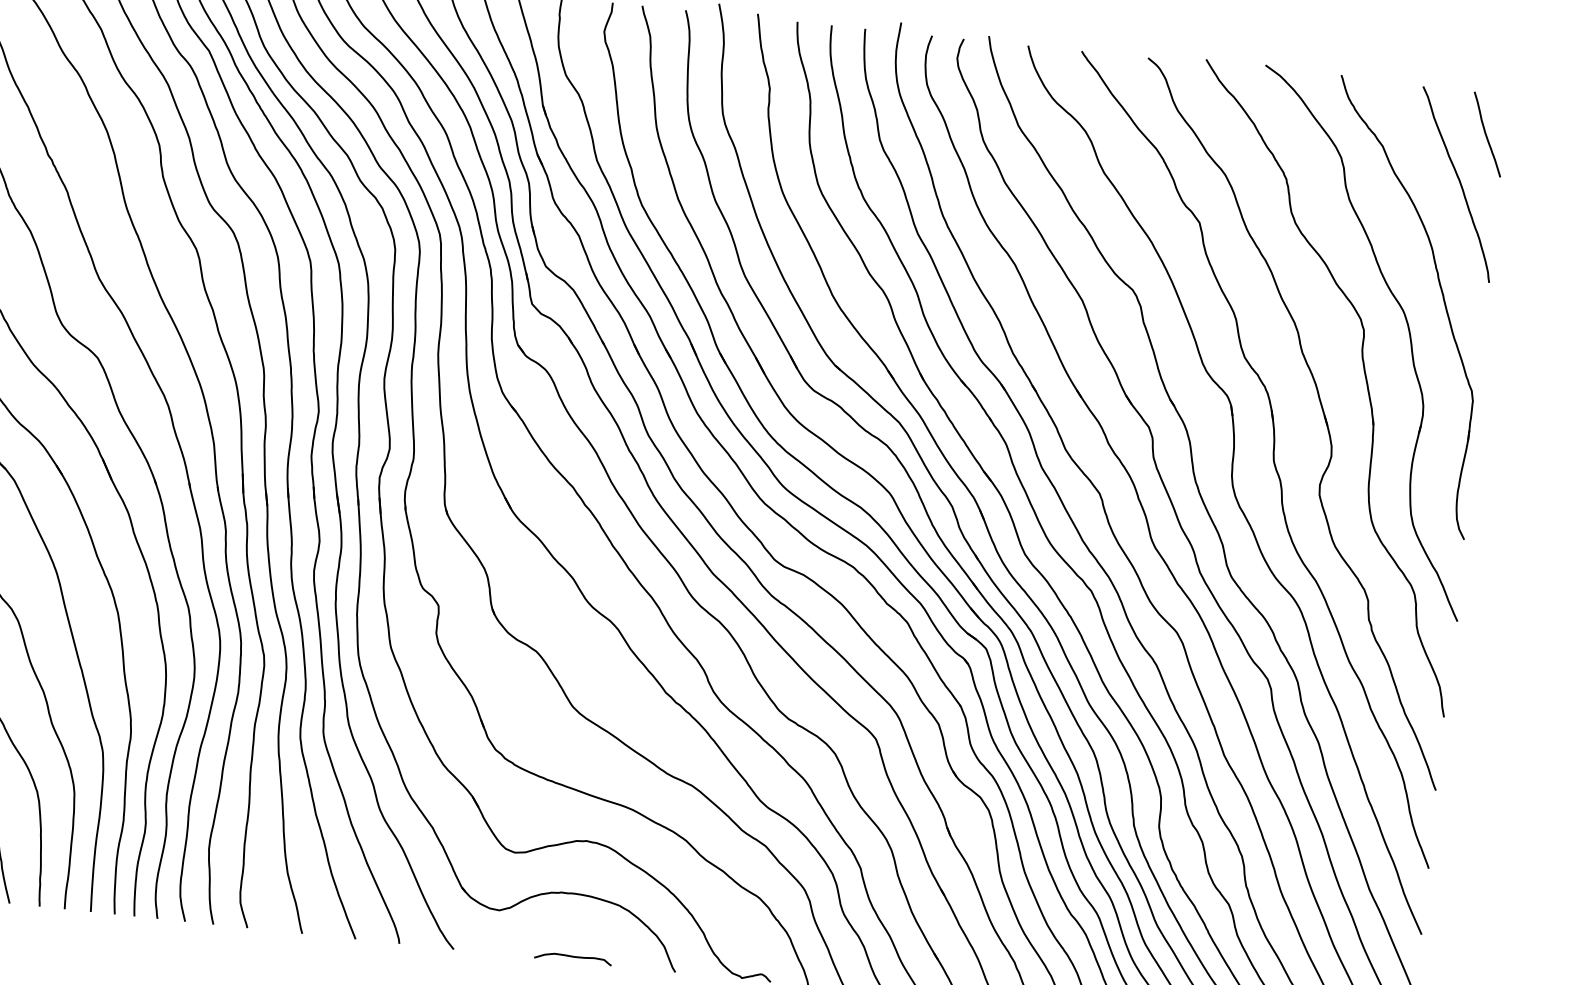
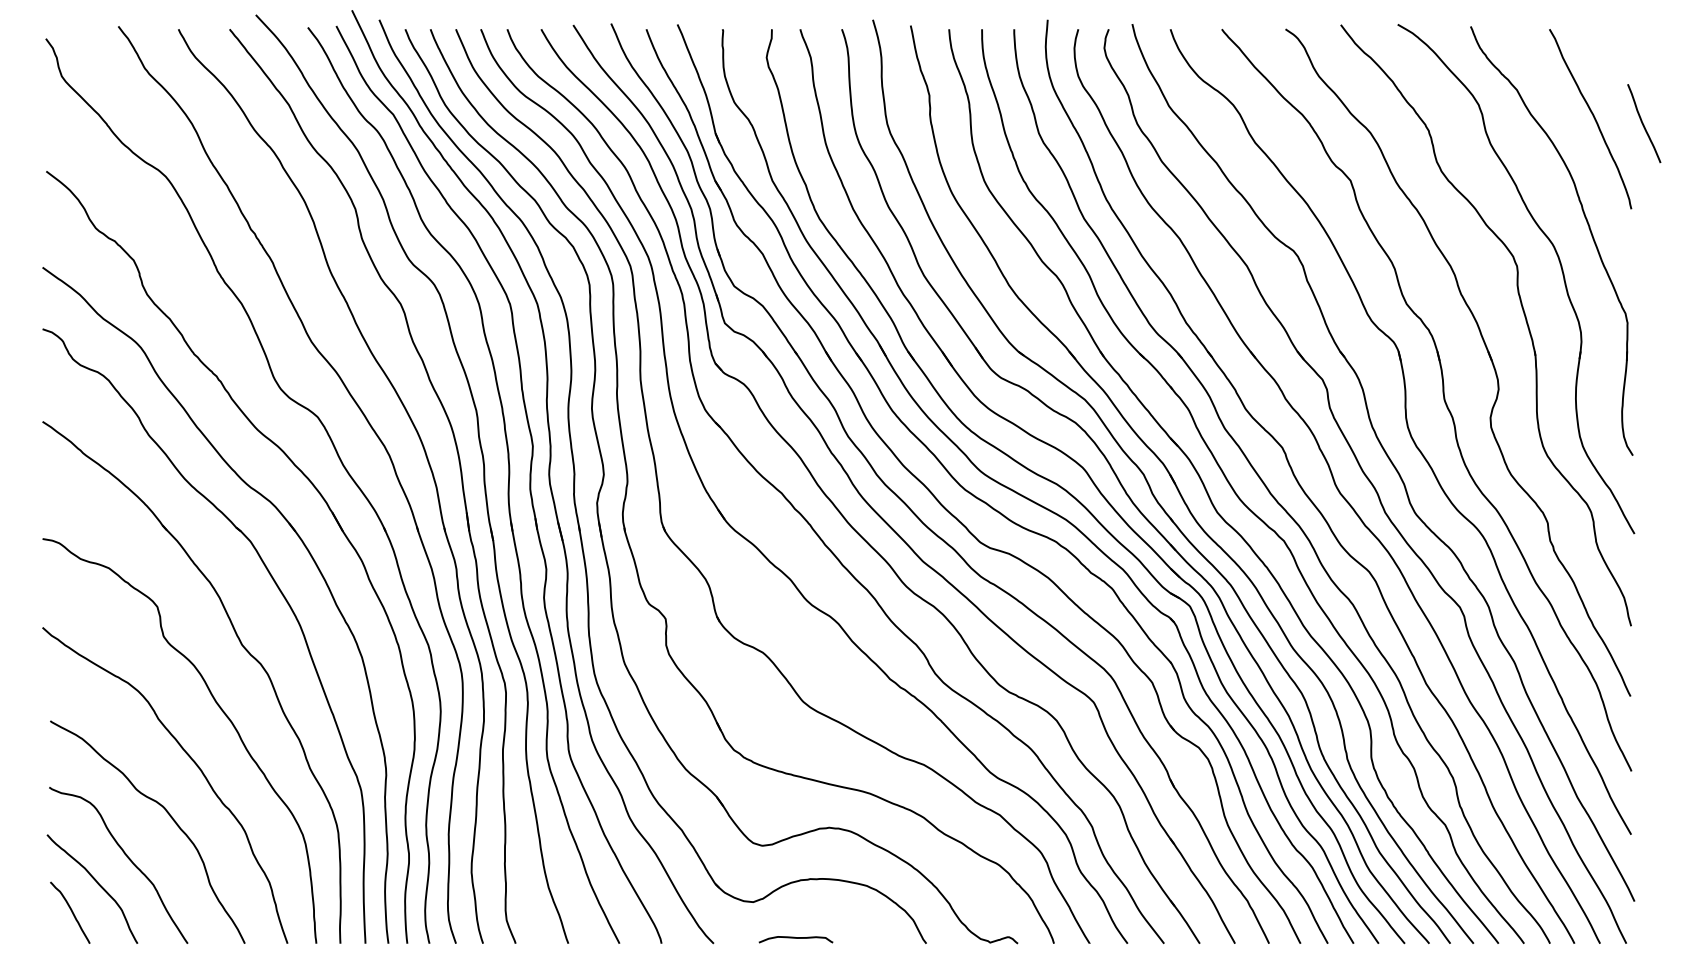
curve: (1486, 134) -> (1643, 123), moved
curve: (572, 957) -> (795, 938), moved

